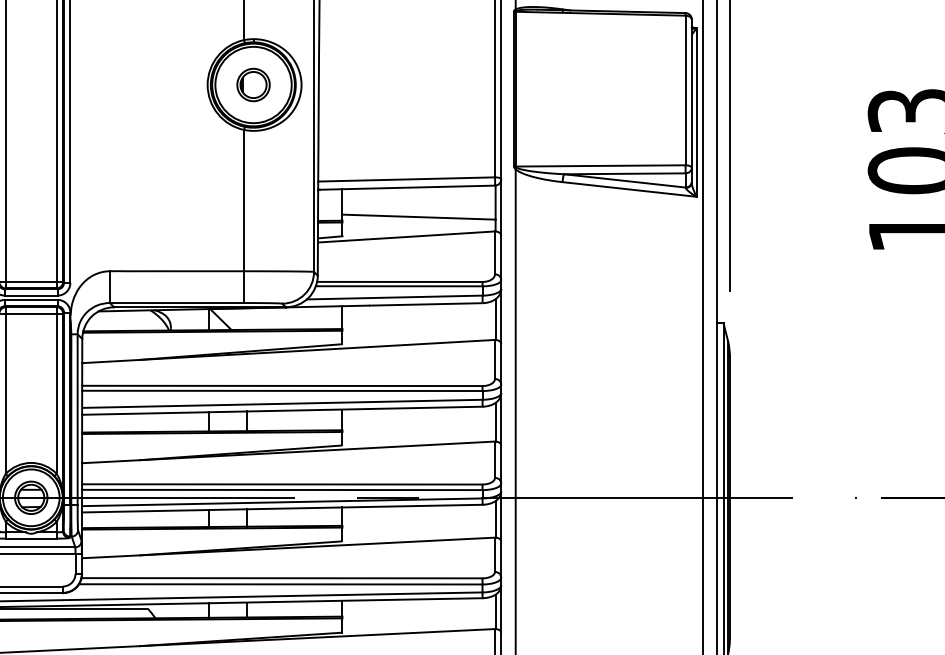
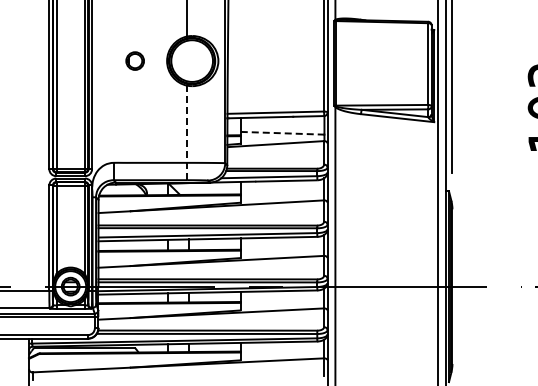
part: (252, 83) -> (134, 60), moved
line: (245, 215) -> (187, 132), solid -> dashed
line: (418, 217) -> (282, 133), solid -> dashed

